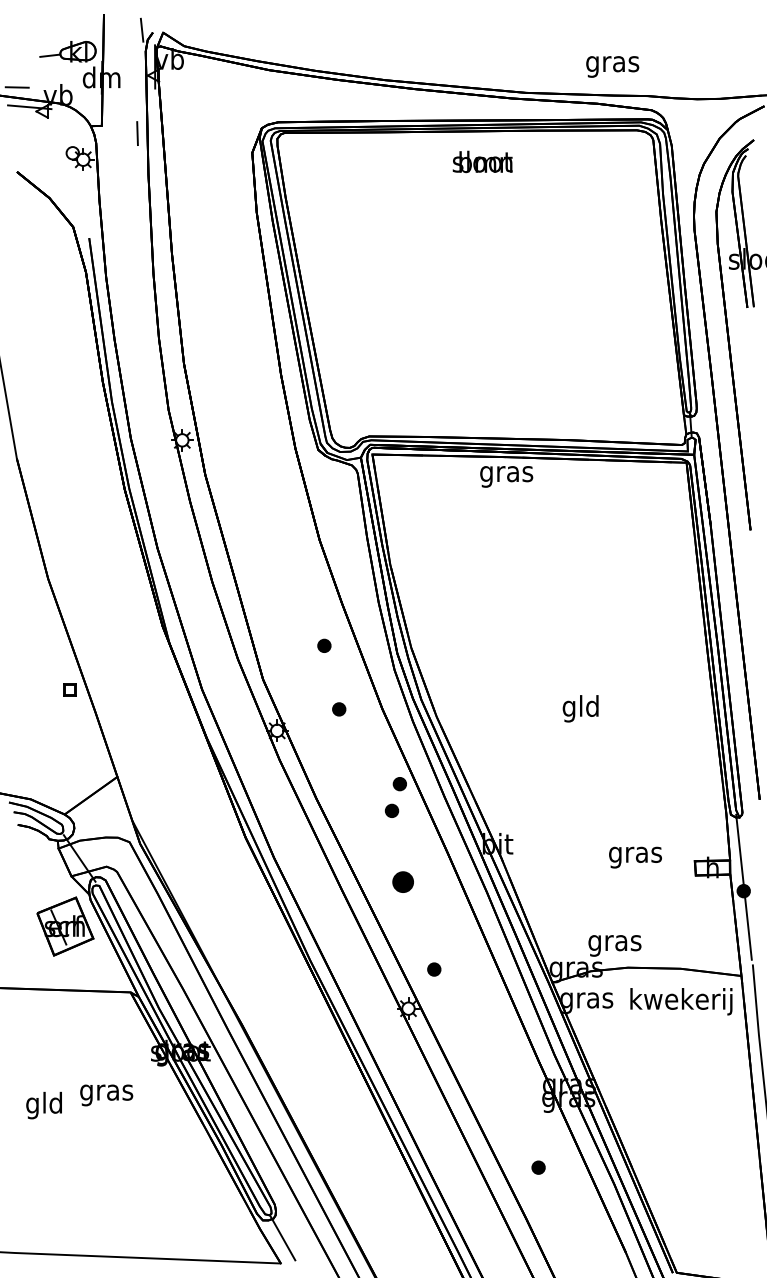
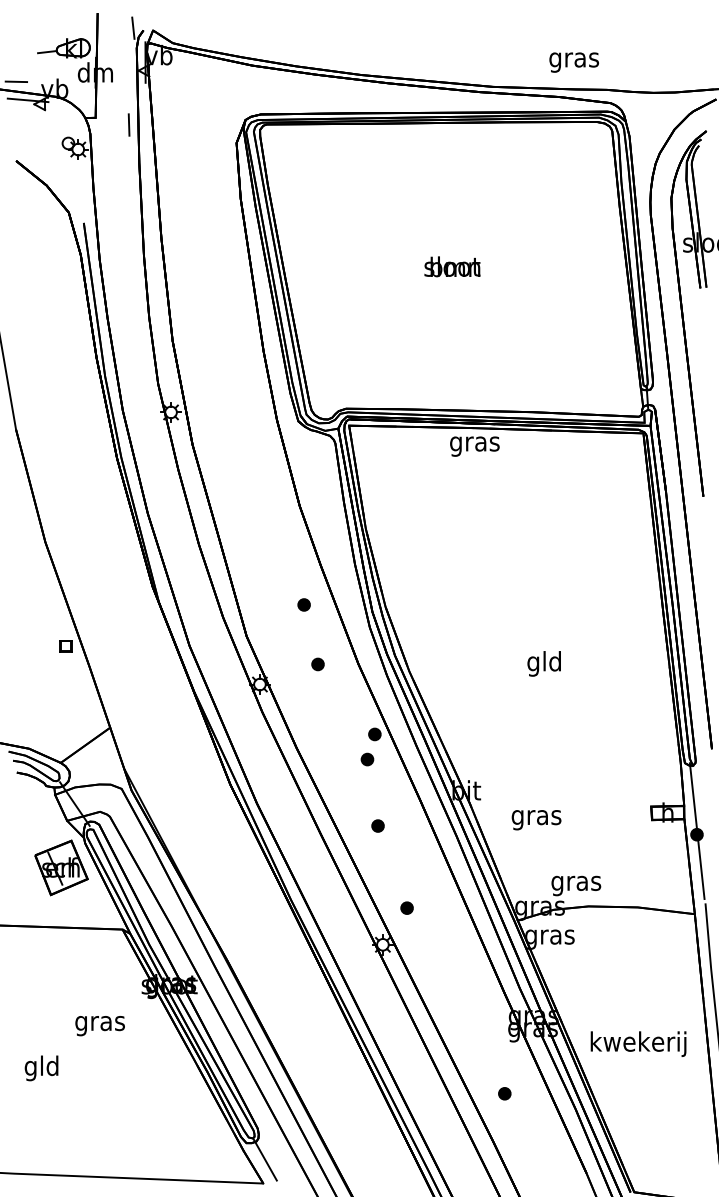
text: (482, 161) -> (452, 266), moved
text: (635, 857) -> (536, 820), moved
part: (403, 881) -> (378, 825), size x0.62
text: (681, 1001) -> (638, 1043), moved
text: (43, 1105) -> (40, 1068), moved

